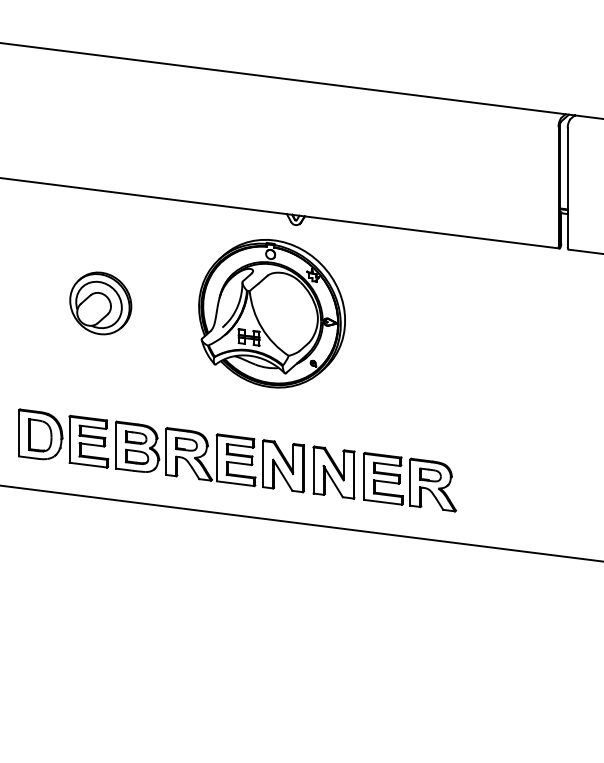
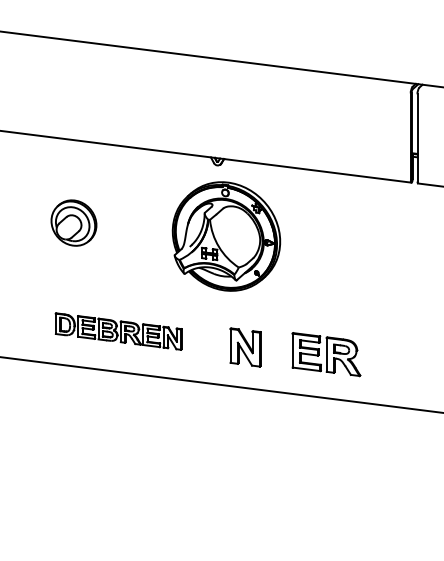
part: (271, 313) -> (226, 236), moved
part: (161, 450) -> (118, 331), size x0.6
part: (409, 482) -> (326, 354), moved

